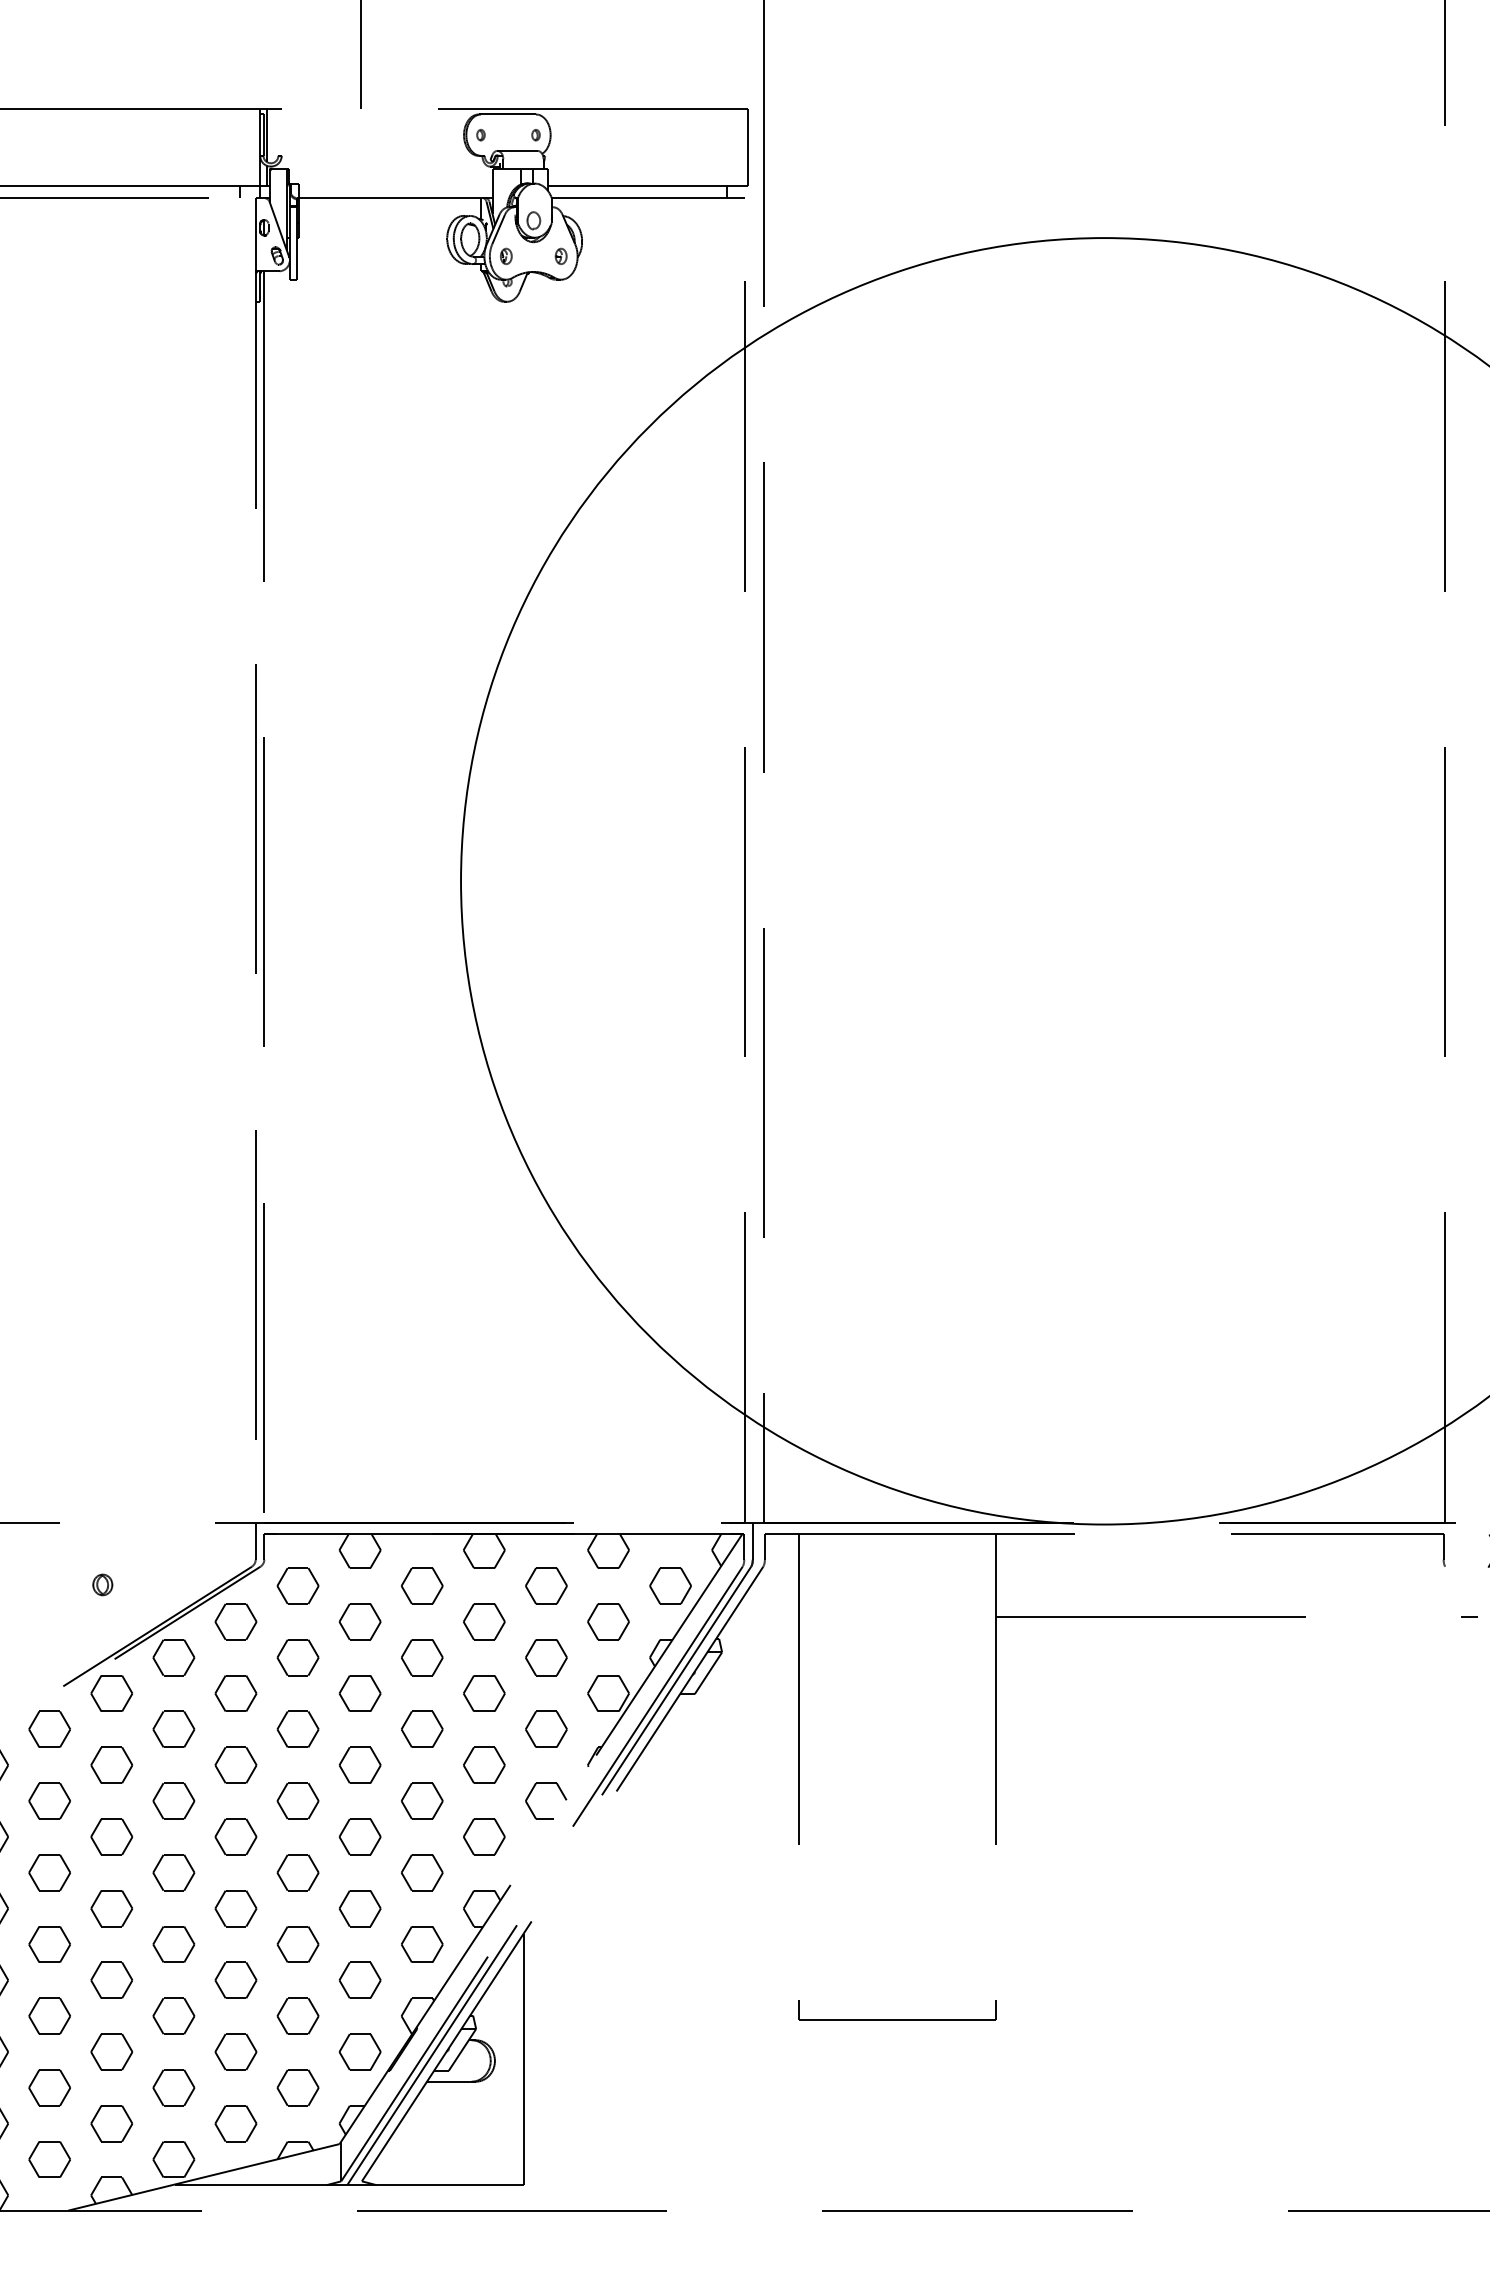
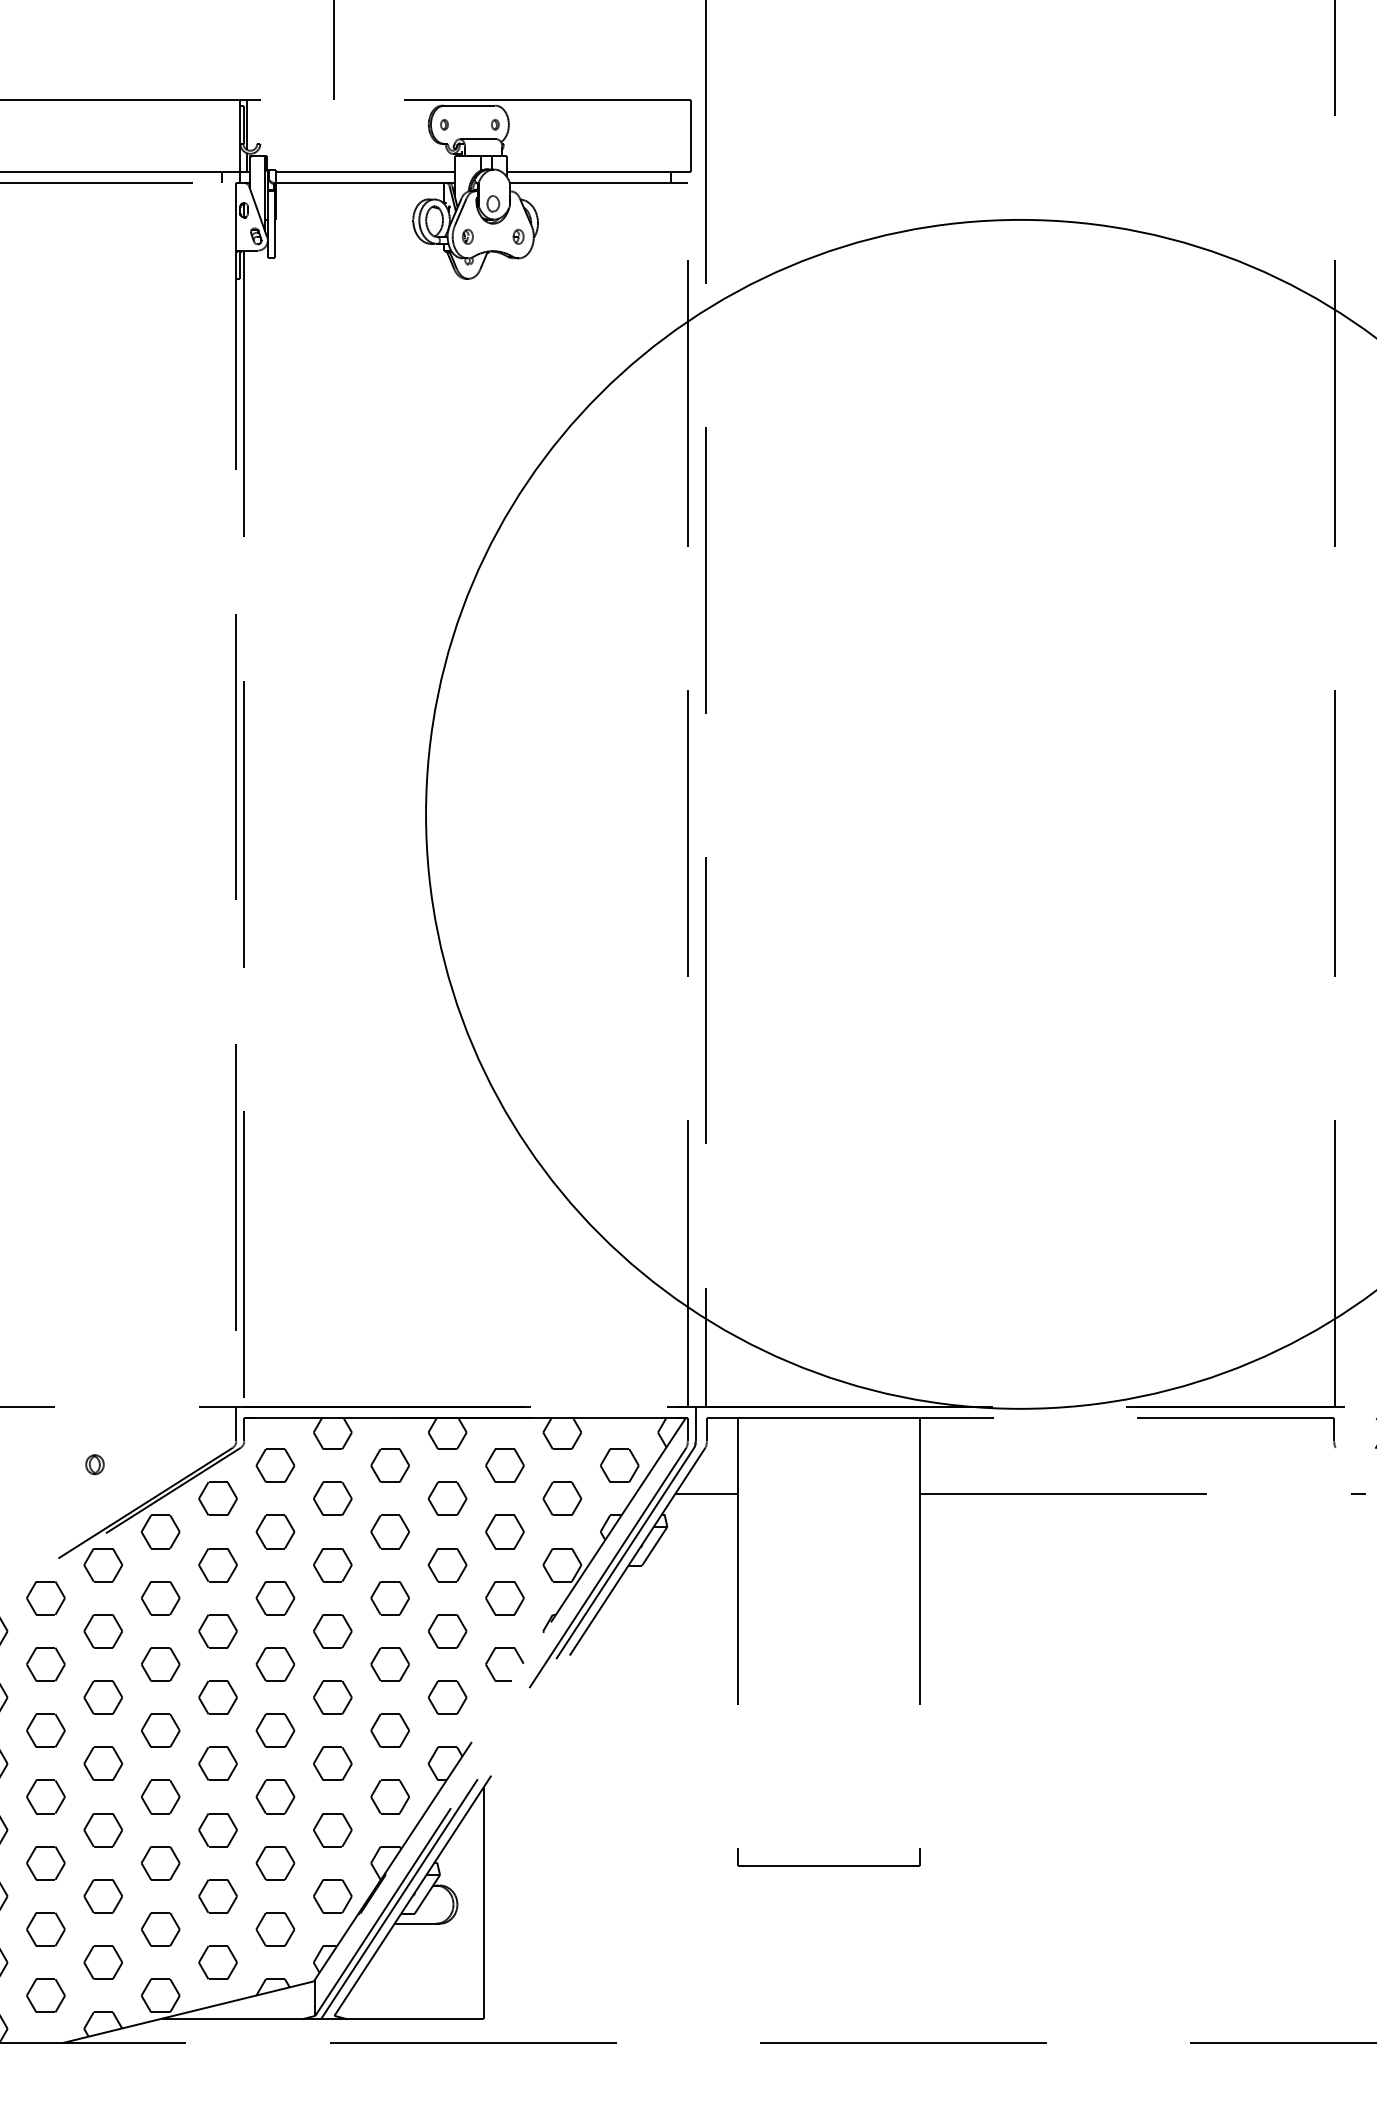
line: (395, 186) -> (365, 172), added
line: (764, 1616) -> (706, 1493), added

